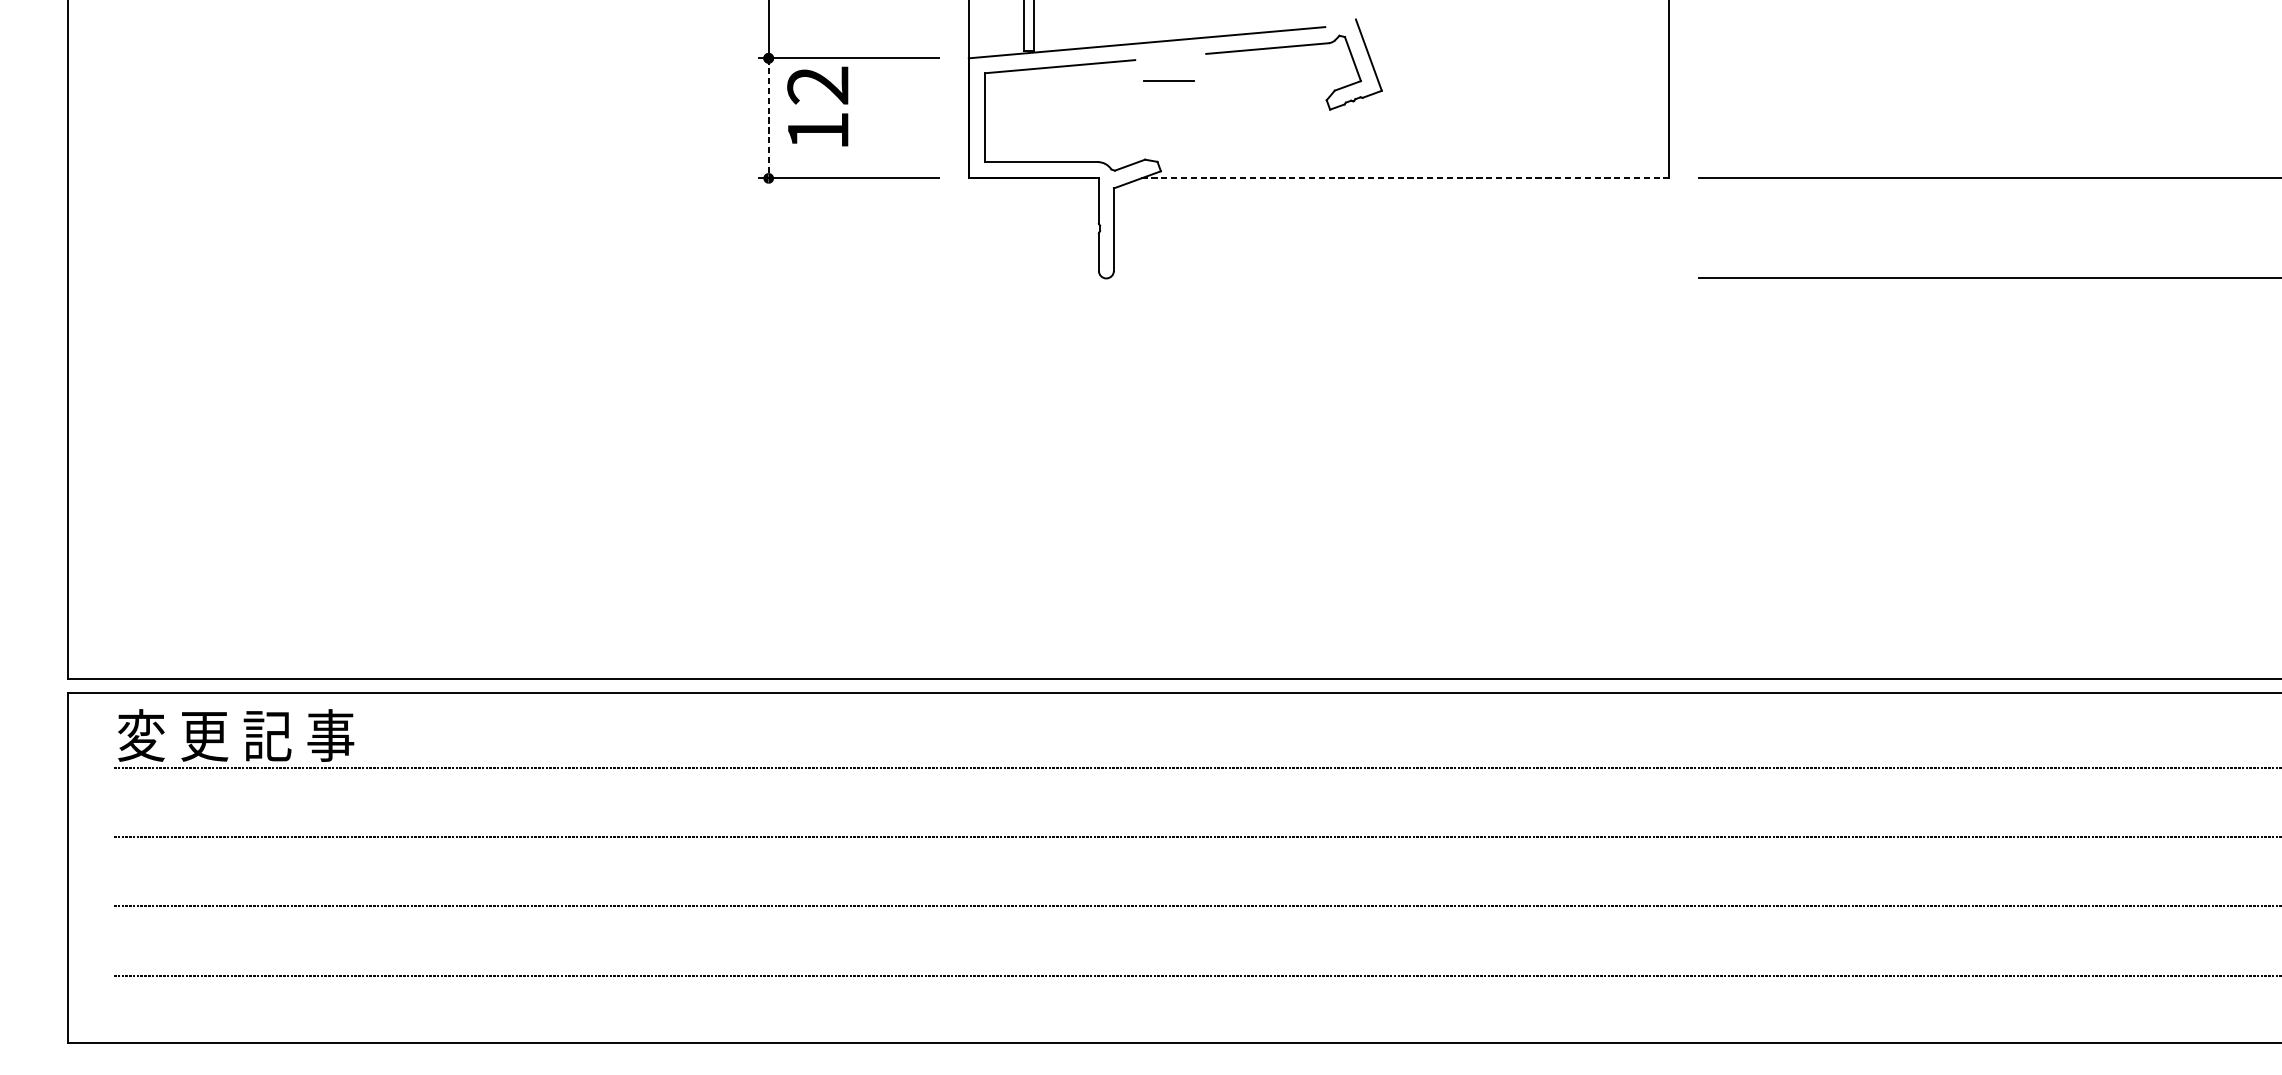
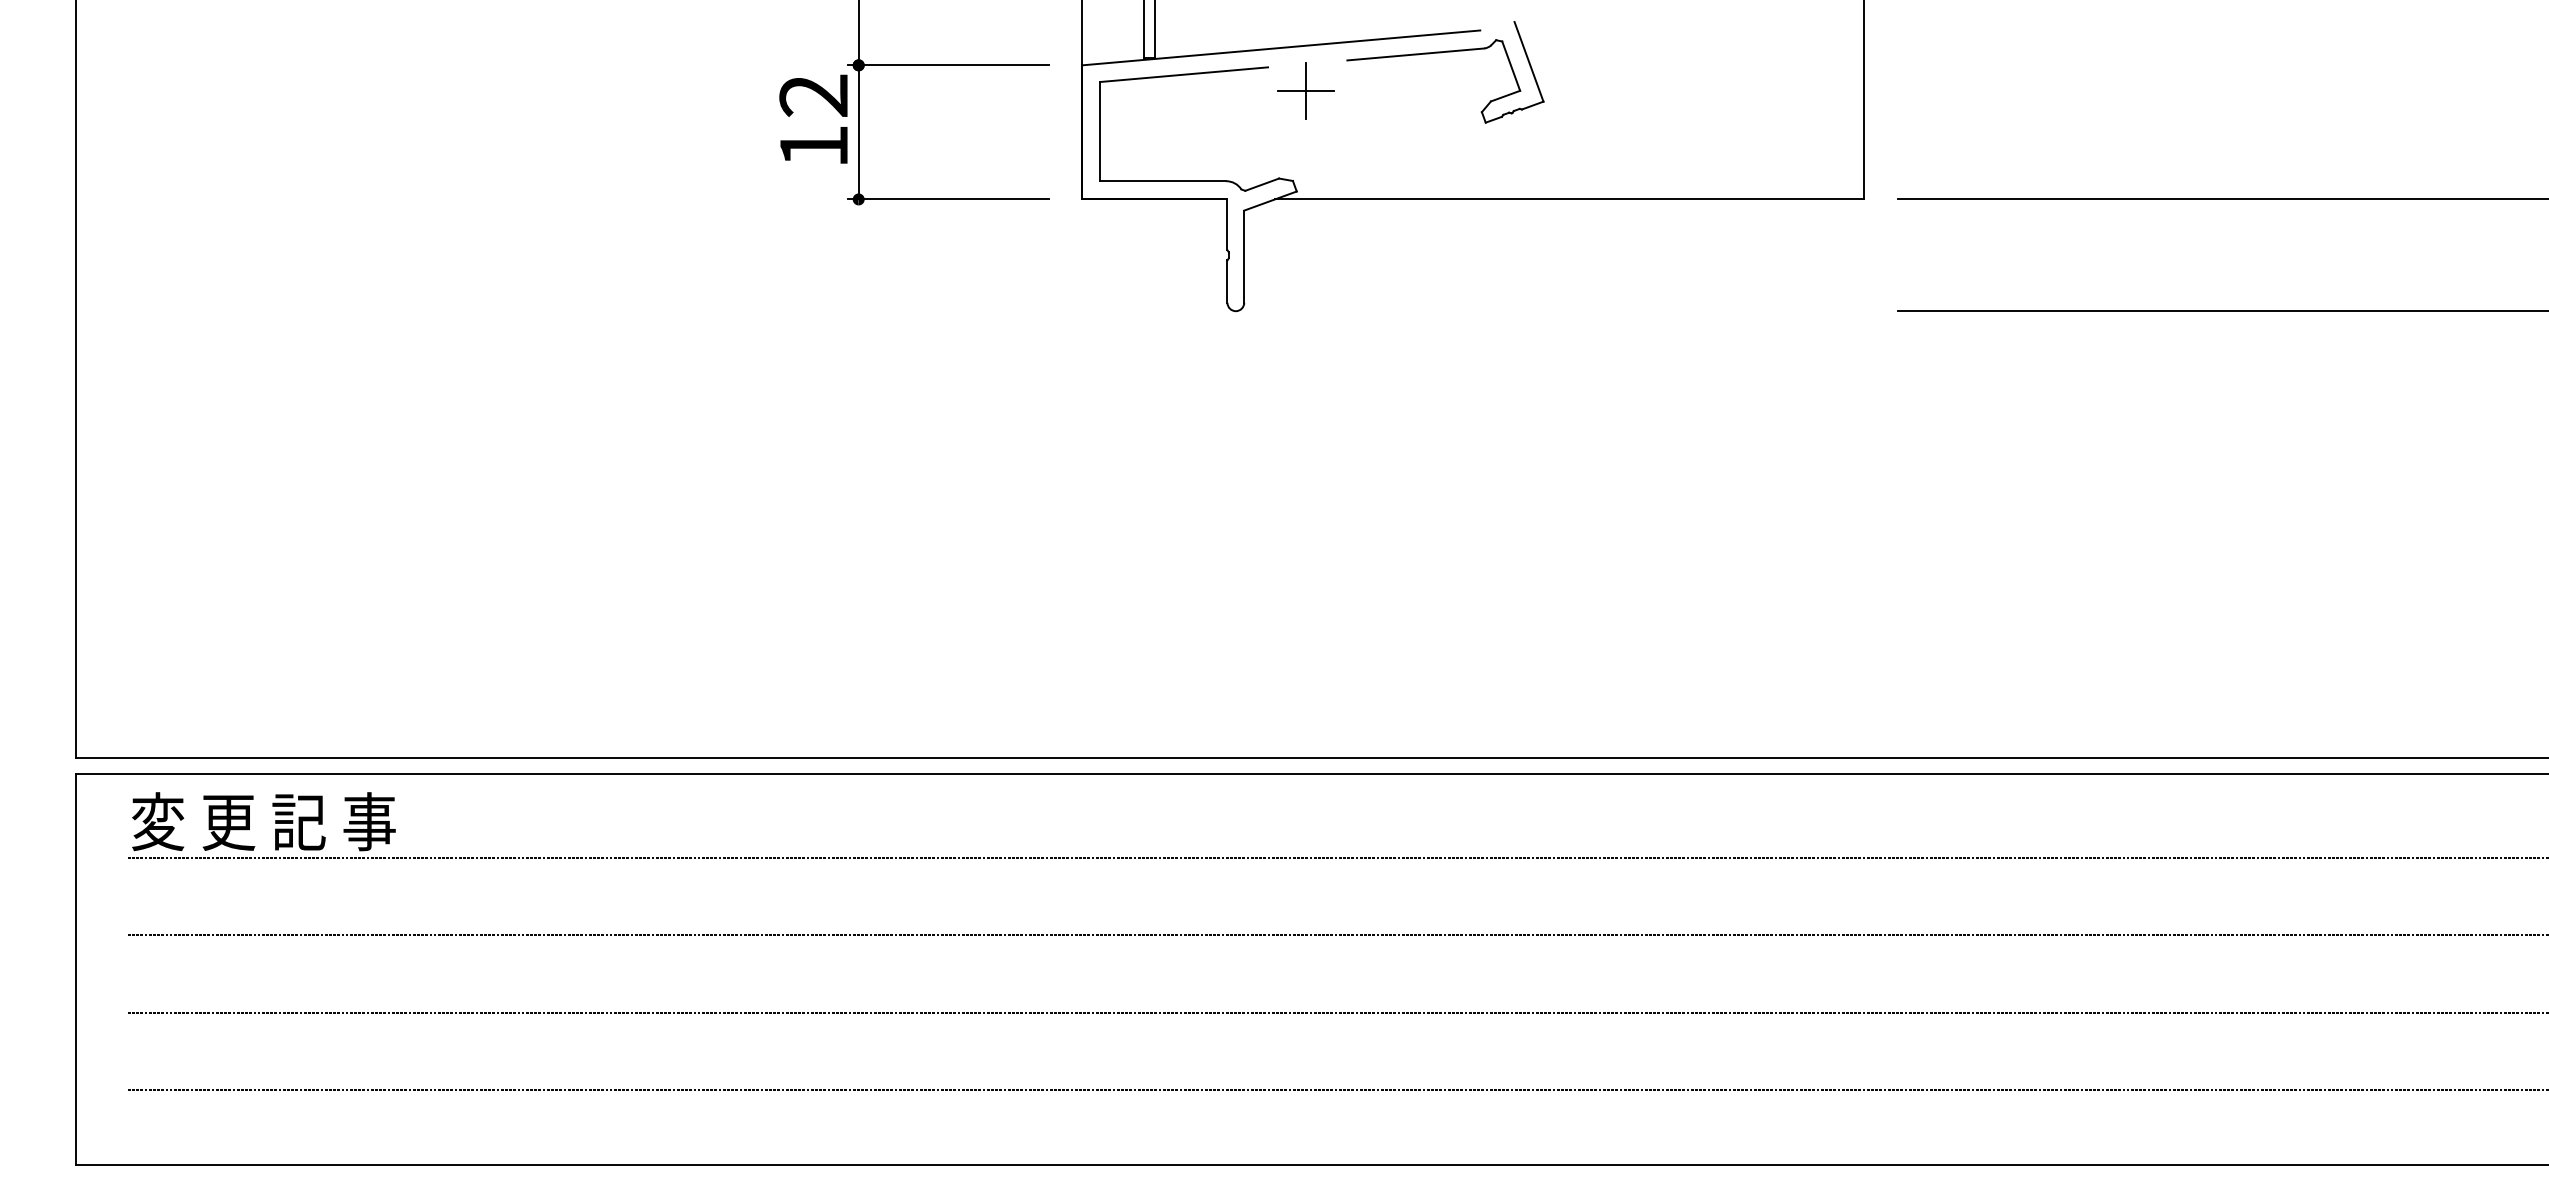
line: (1168, 80) -> (1305, 90), added
text: (817, 105) -> (813, 118), moved
line: (768, 118) -> (858, 132), dashed -> solid
line: (1405, 178) -> (1569, 199), dashed -> solid

